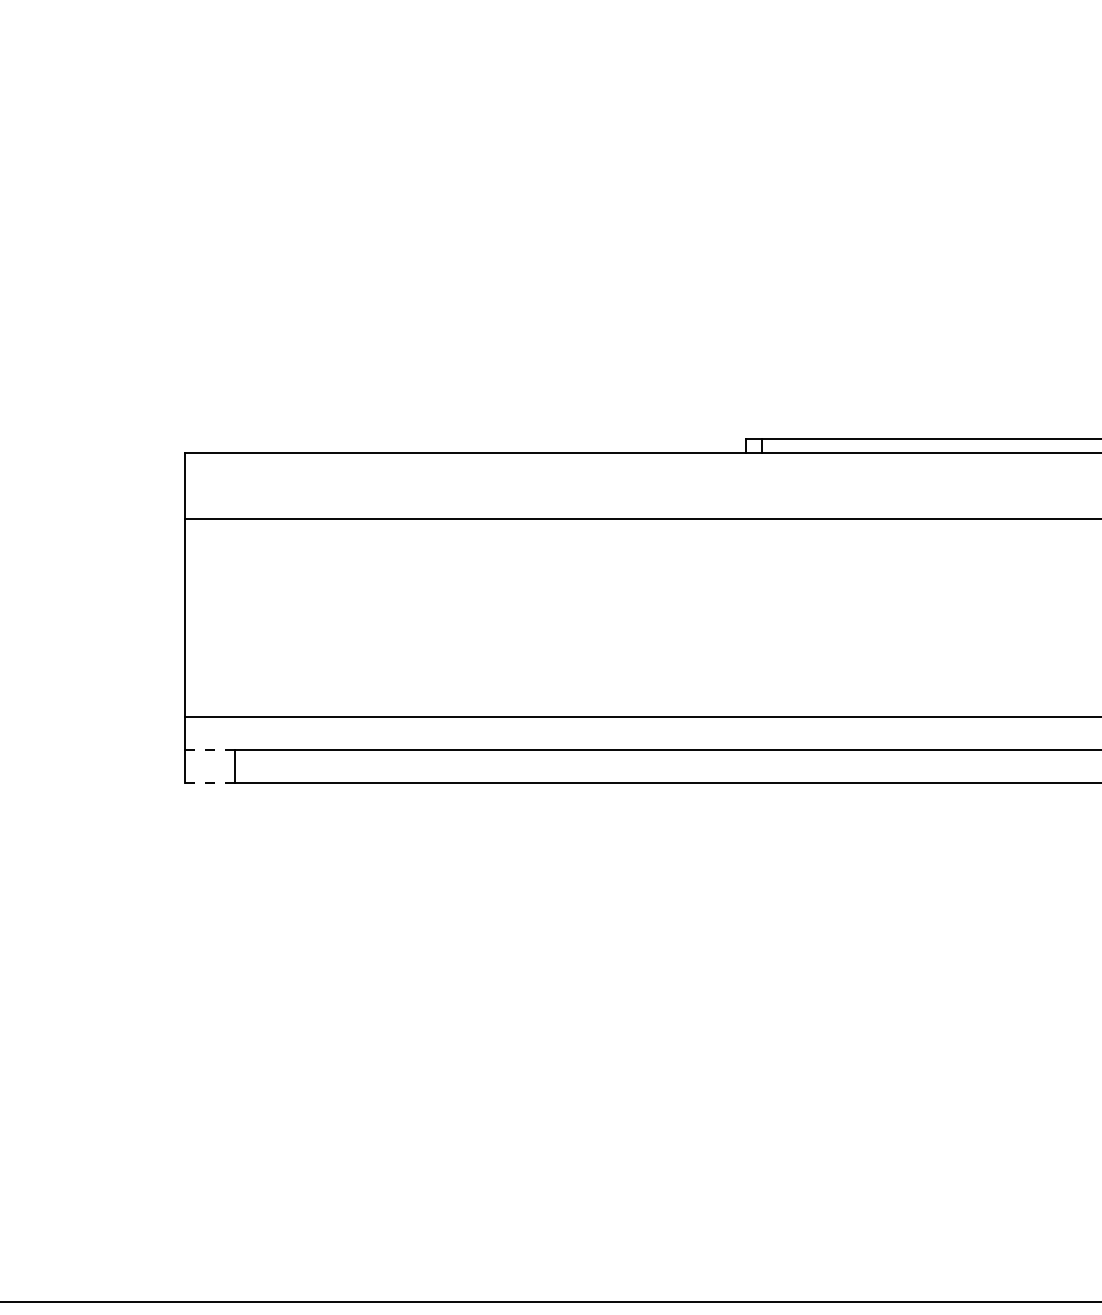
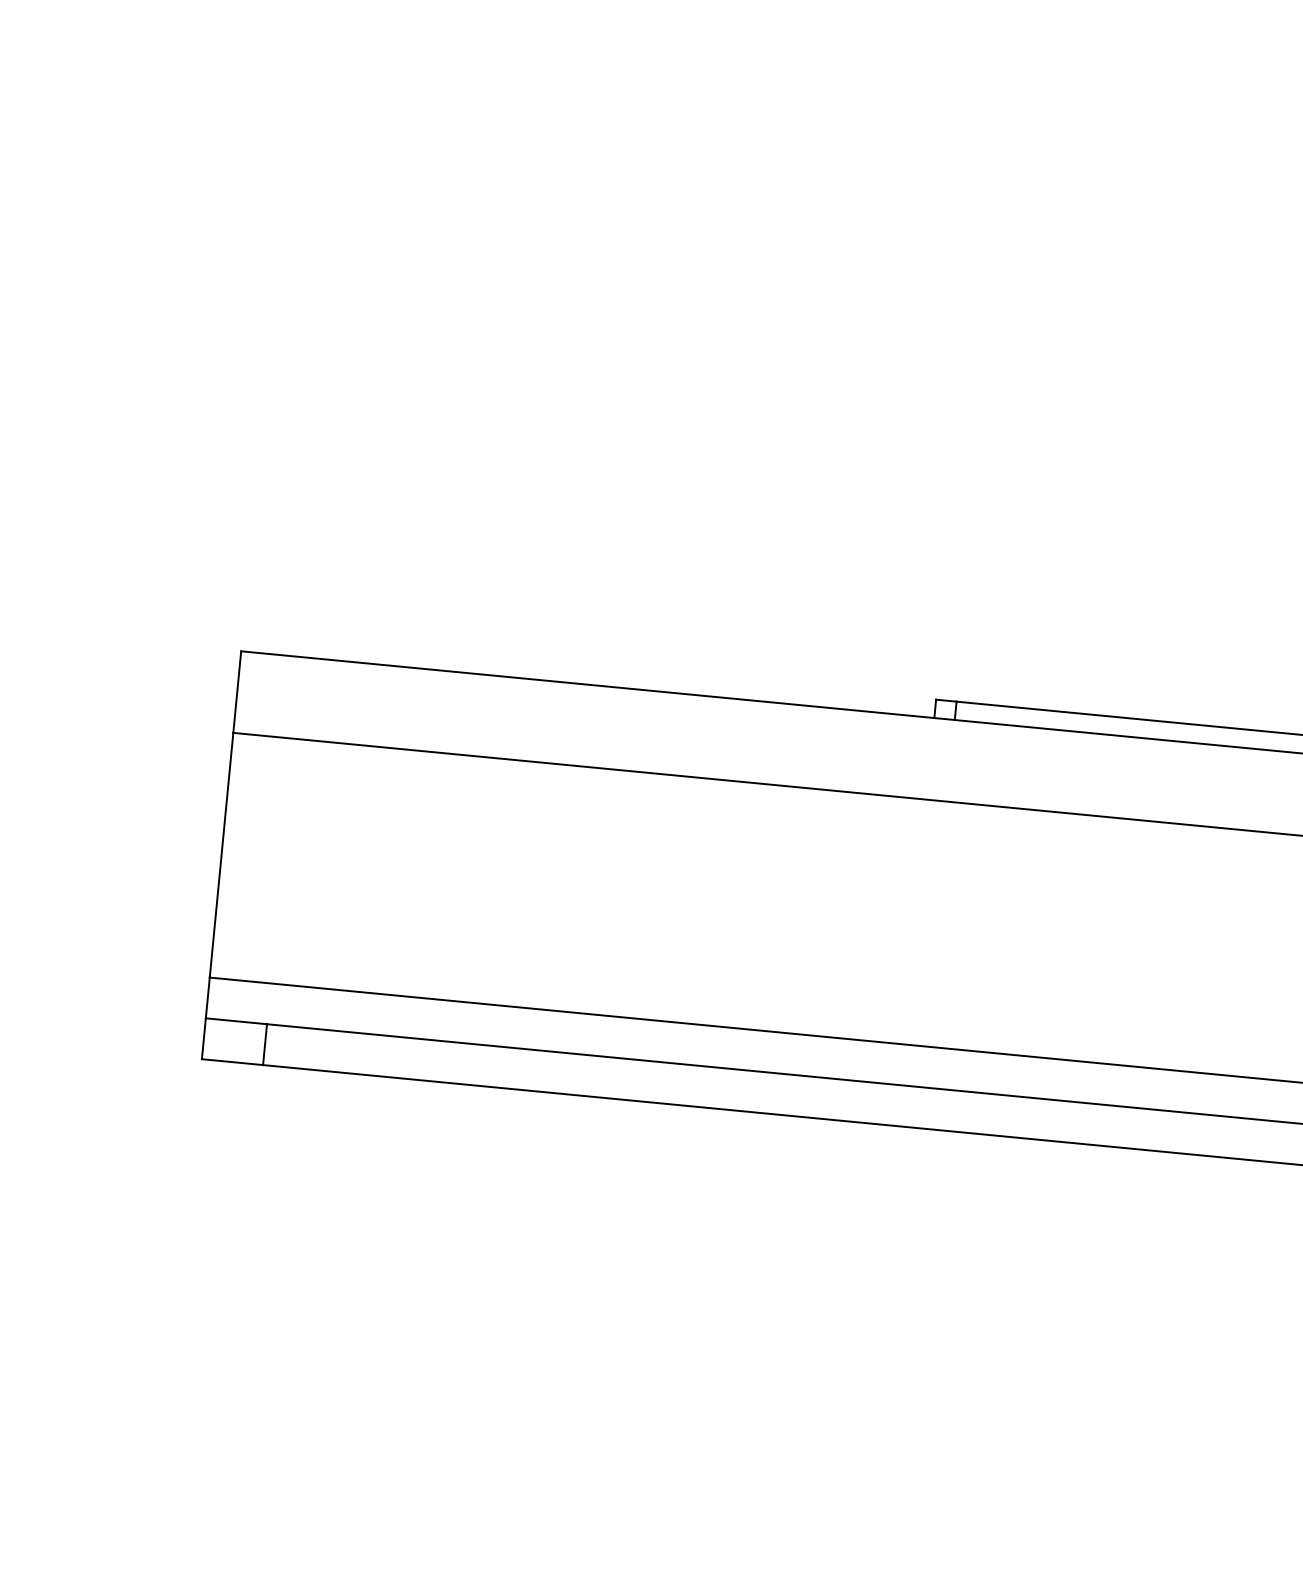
line: (210, 750) -> (236, 1021), dashed -> solid
line: (210, 783) -> (232, 1062), dashed -> solid

